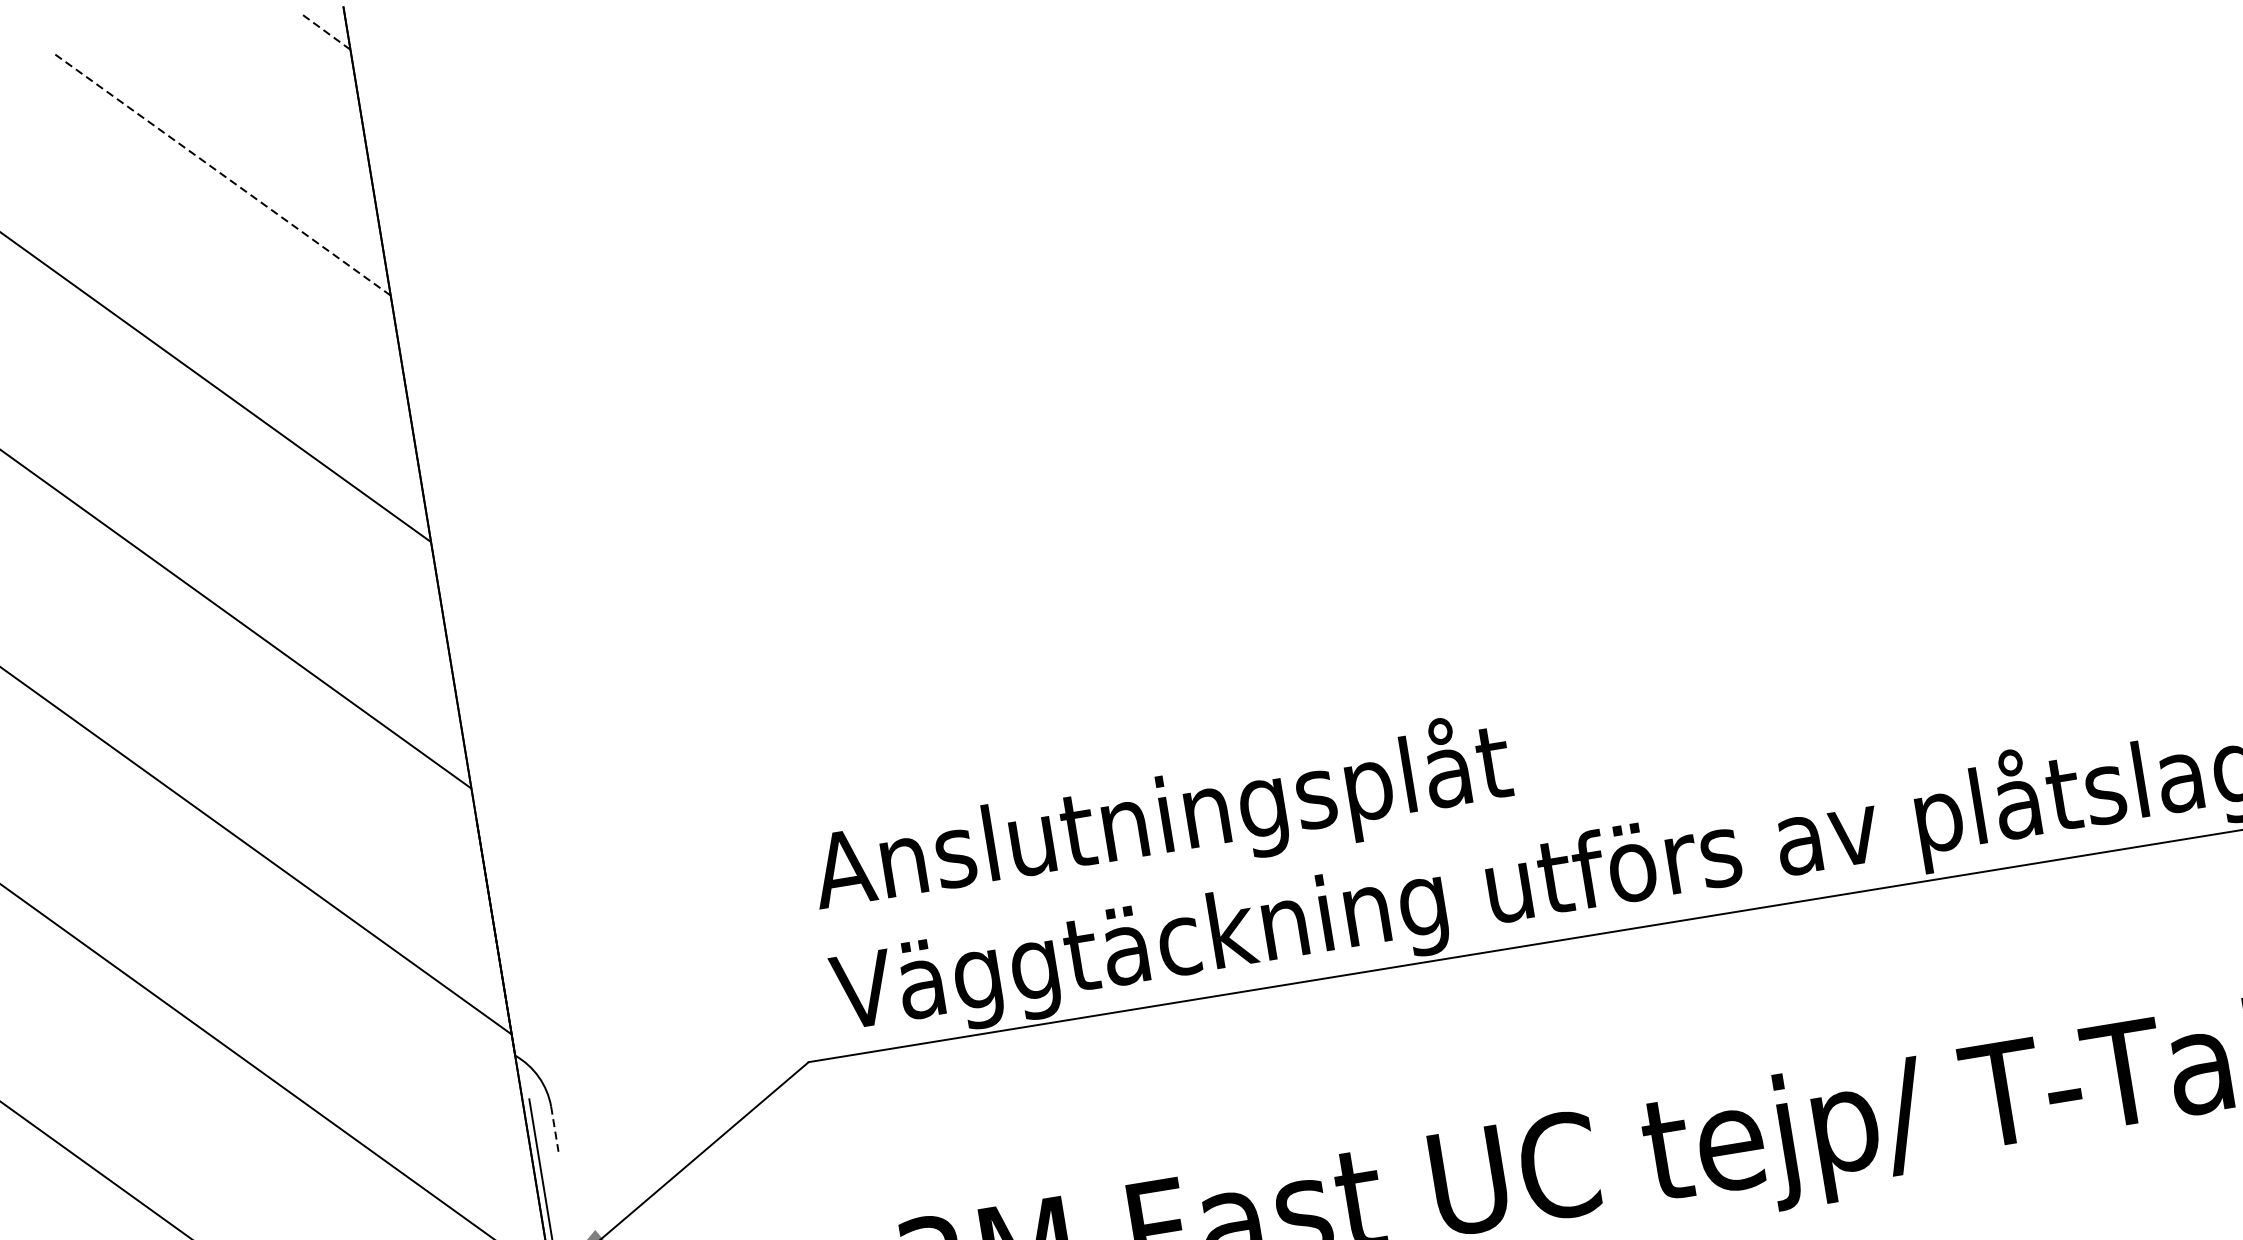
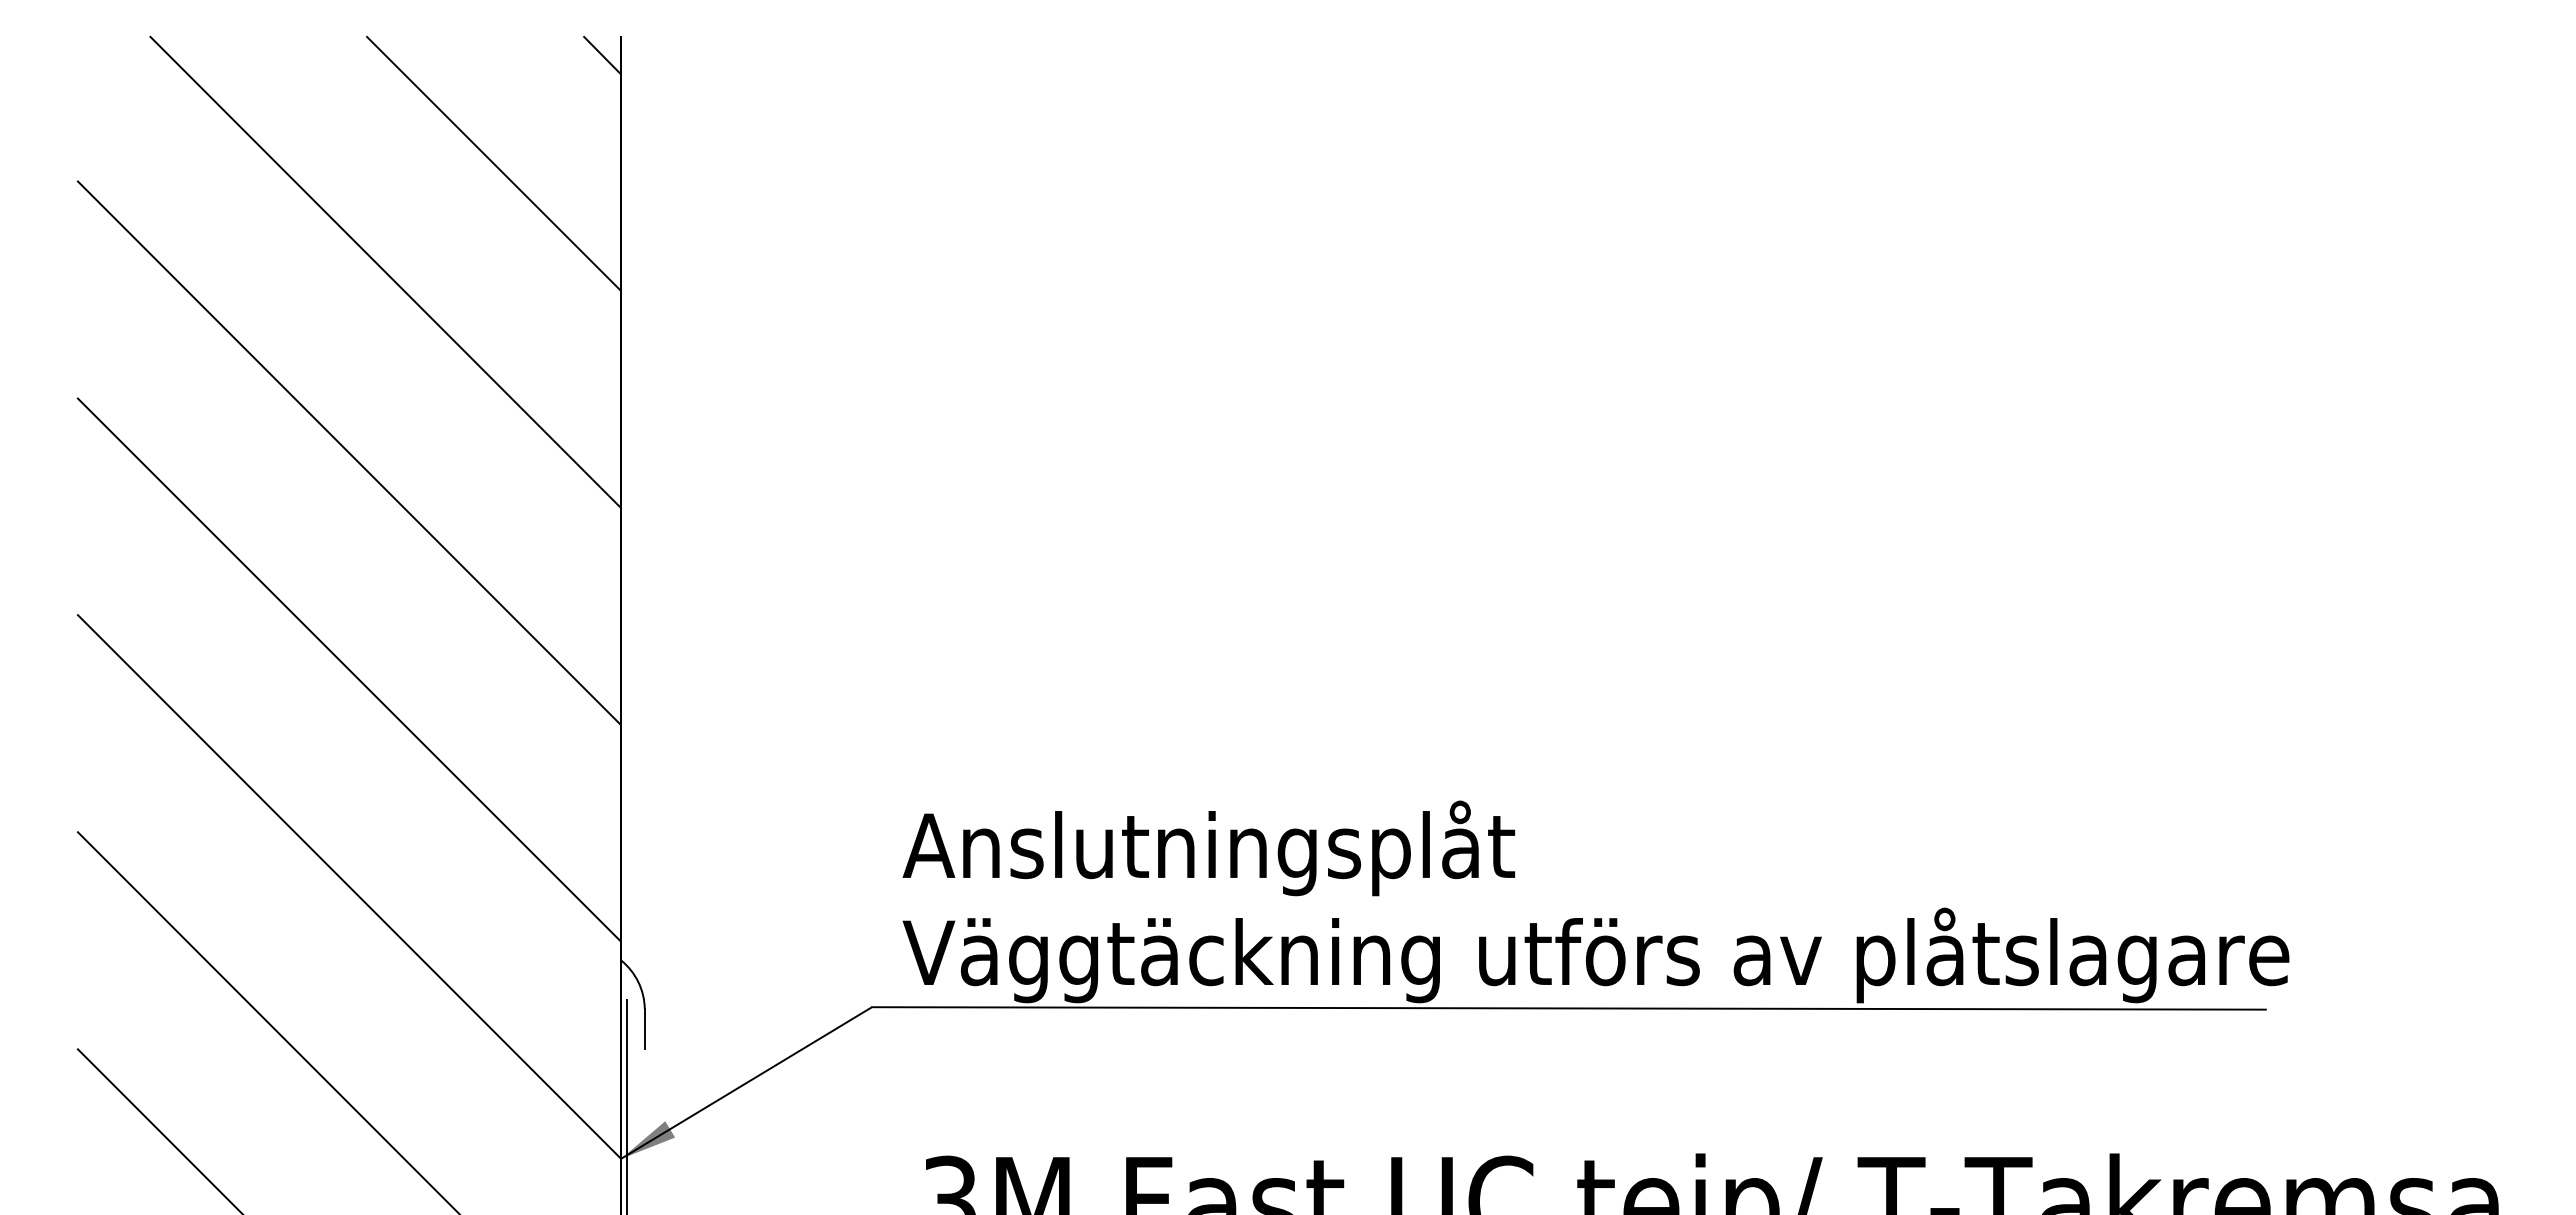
line: (325, 31) -> (602, 55), dashed -> solid
line: (222, 174) -> (493, 163), dashed -> solid
line: (554, 1129) -> (644, 1029), dashed -> solid

